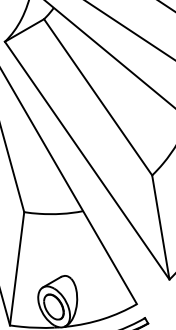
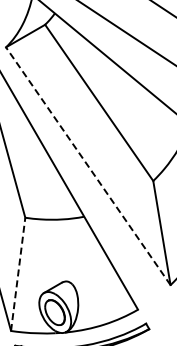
line: (87, 160) -> (88, 166), solid -> dashed
line: (17, 267) -> (18, 273), solid -> dashed

